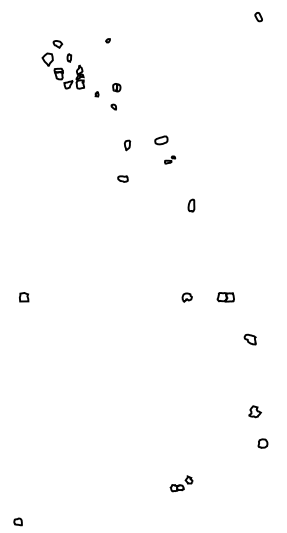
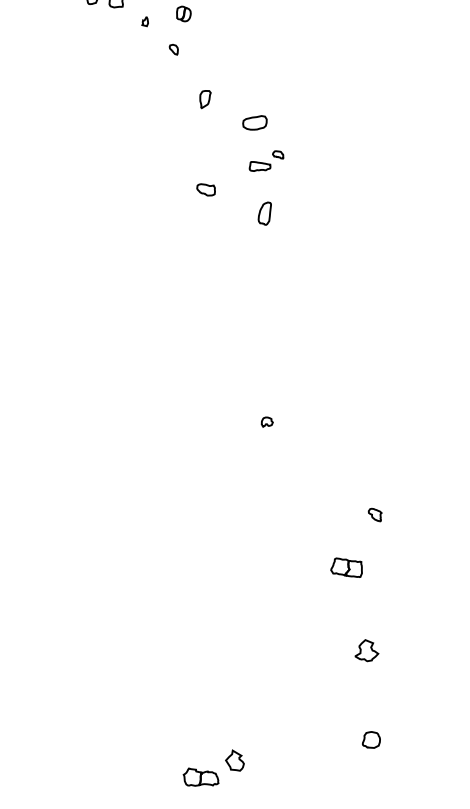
part: (127, 145) -> (204, 99), moved
part: (169, 159) -> (265, 160), size x1.67
part: (122, 178) -> (205, 188), moved
part: (191, 205) -> (264, 213), moved
part: (187, 297) -> (267, 421), size x0.62
part: (225, 297) -> (346, 568), moved
part: (249, 339) -> (373, 514), size x0.62
part: (262, 443) -> (370, 739), moved
part: (181, 483) -> (213, 767), size x1.43

